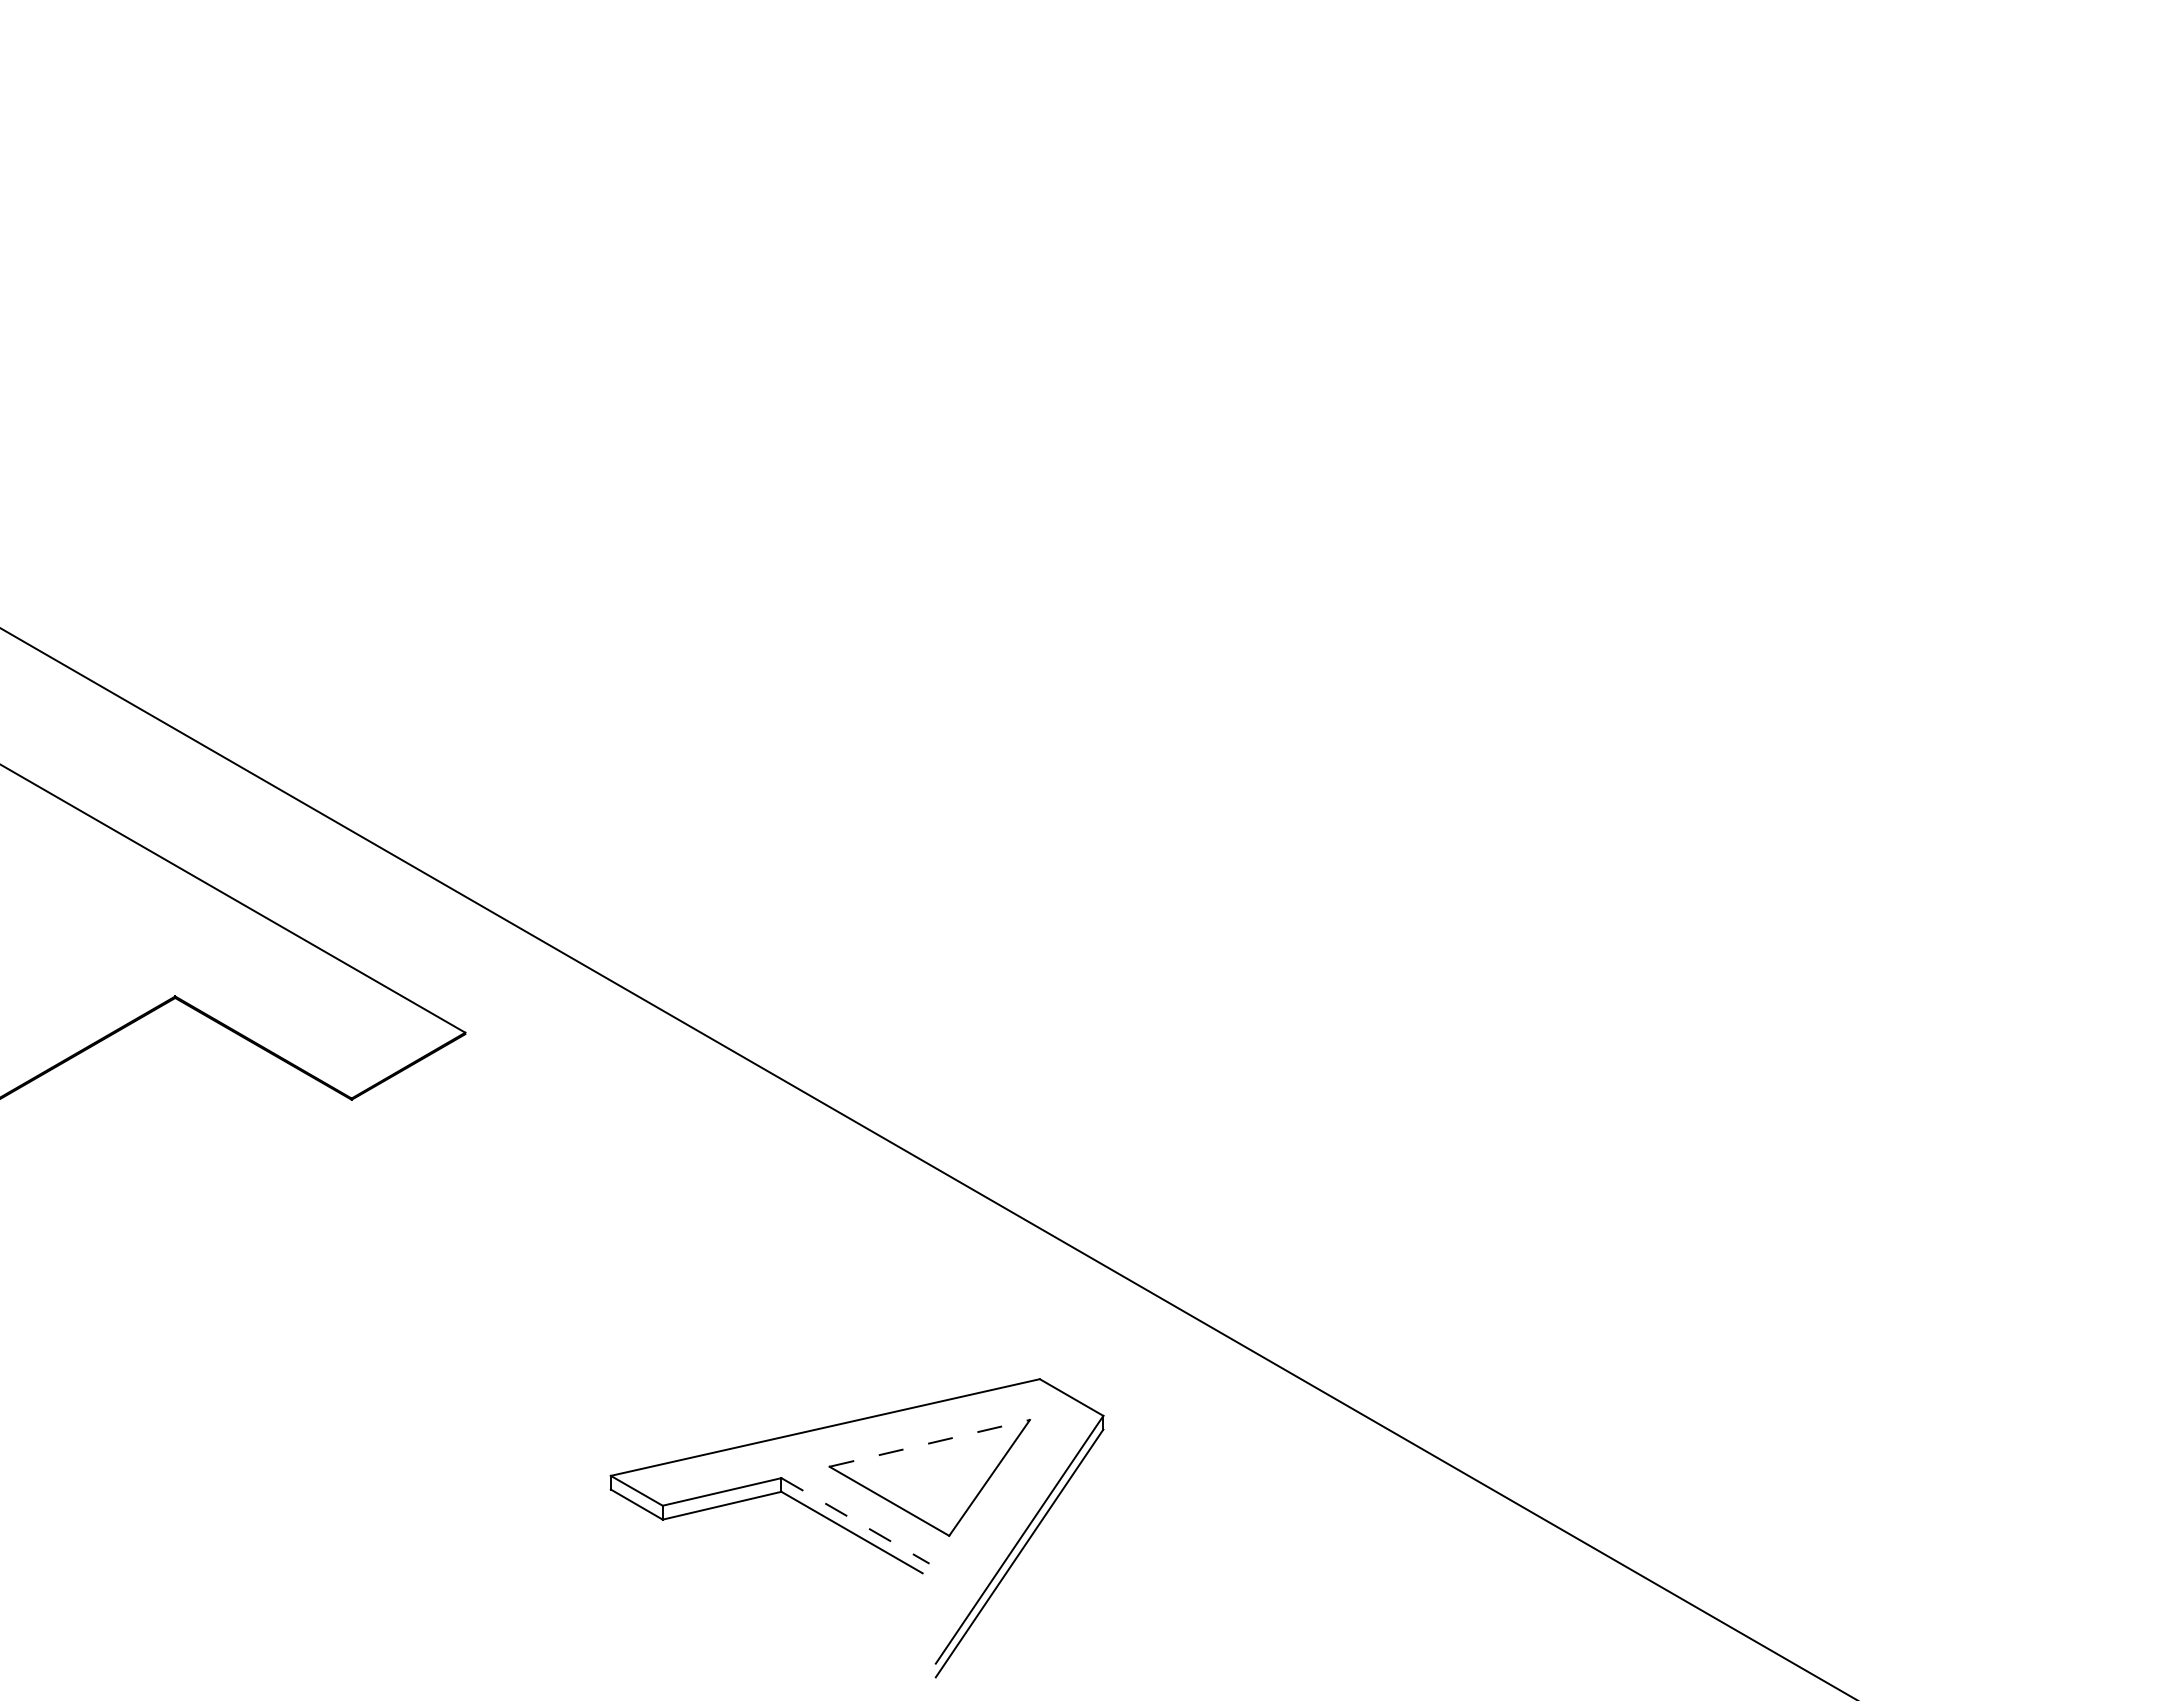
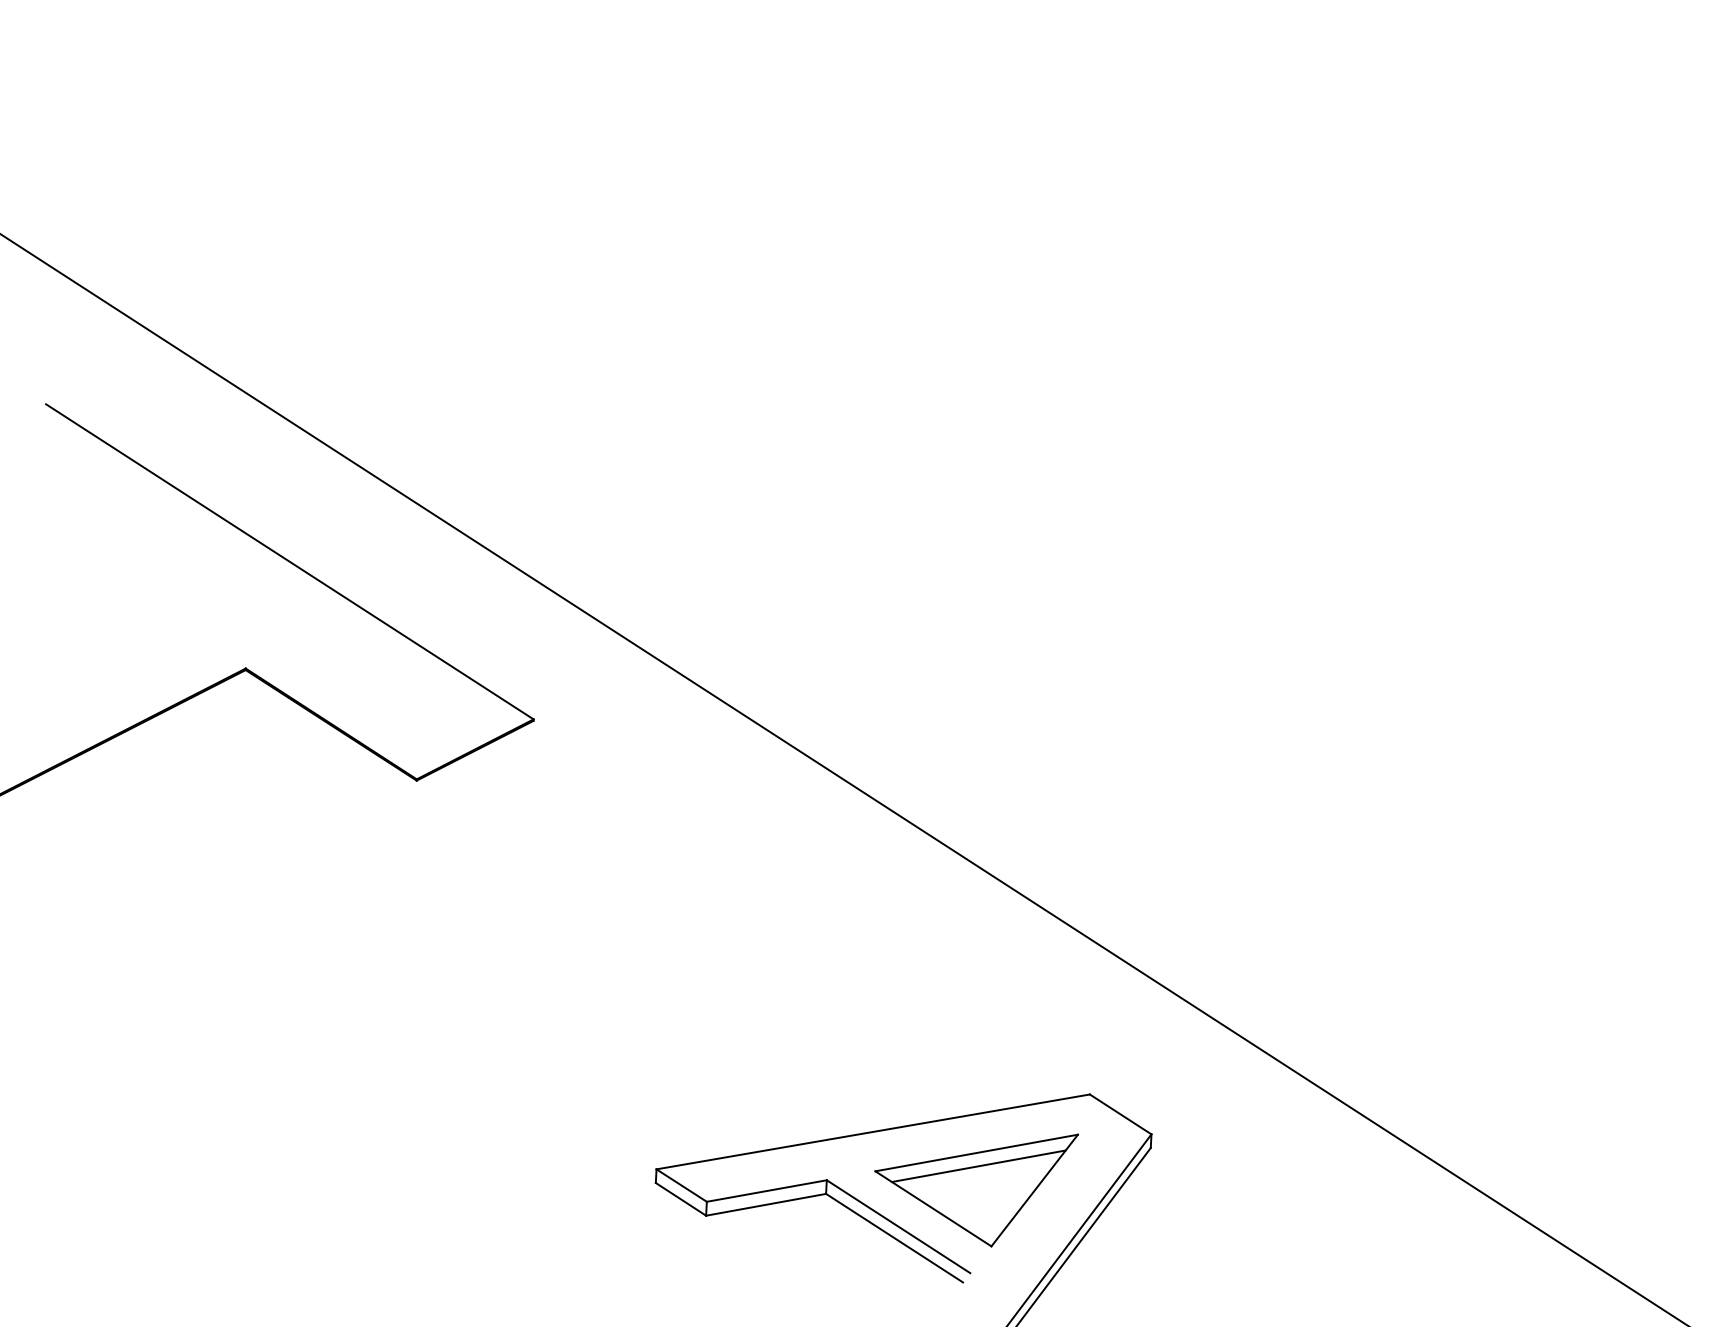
line: (929, 1443) -> (976, 1153), dashed -> solid
line: (932, 1456) -> (978, 1166), added
line: (855, 1521) -> (898, 1227), dashed -> solid

